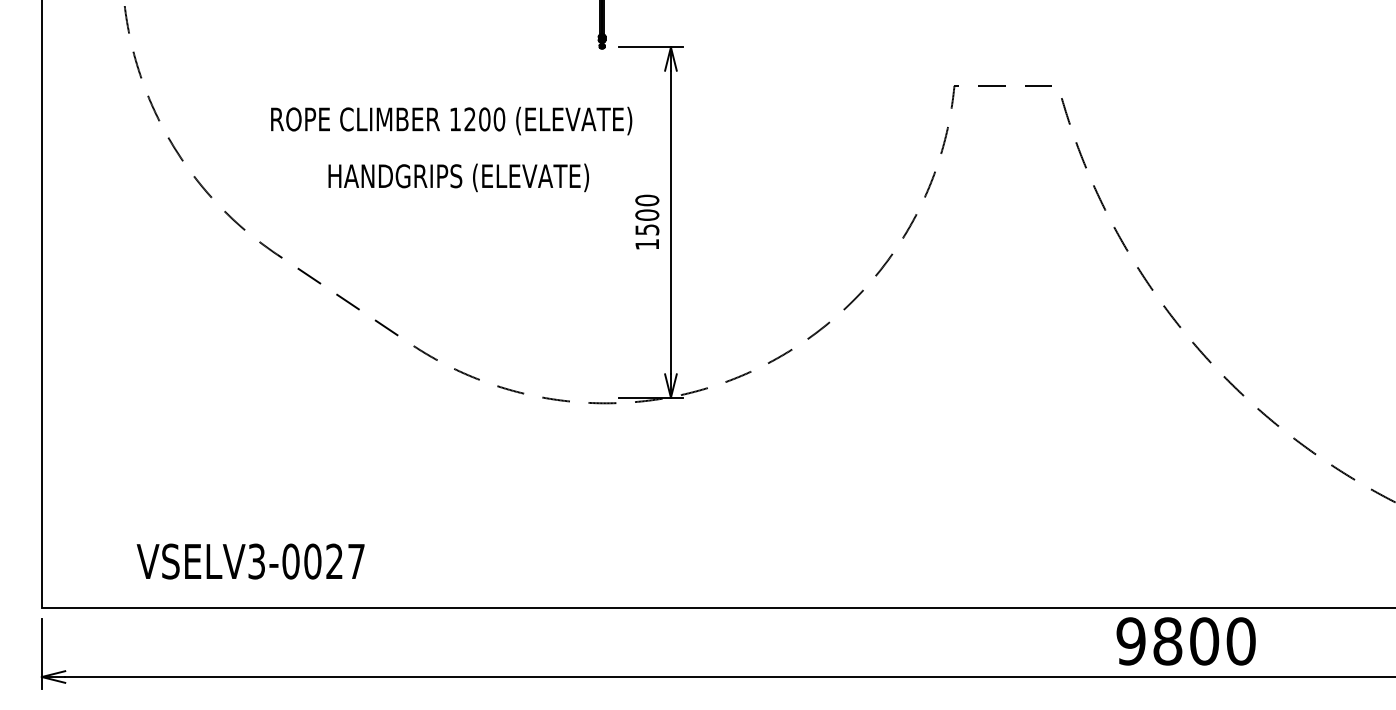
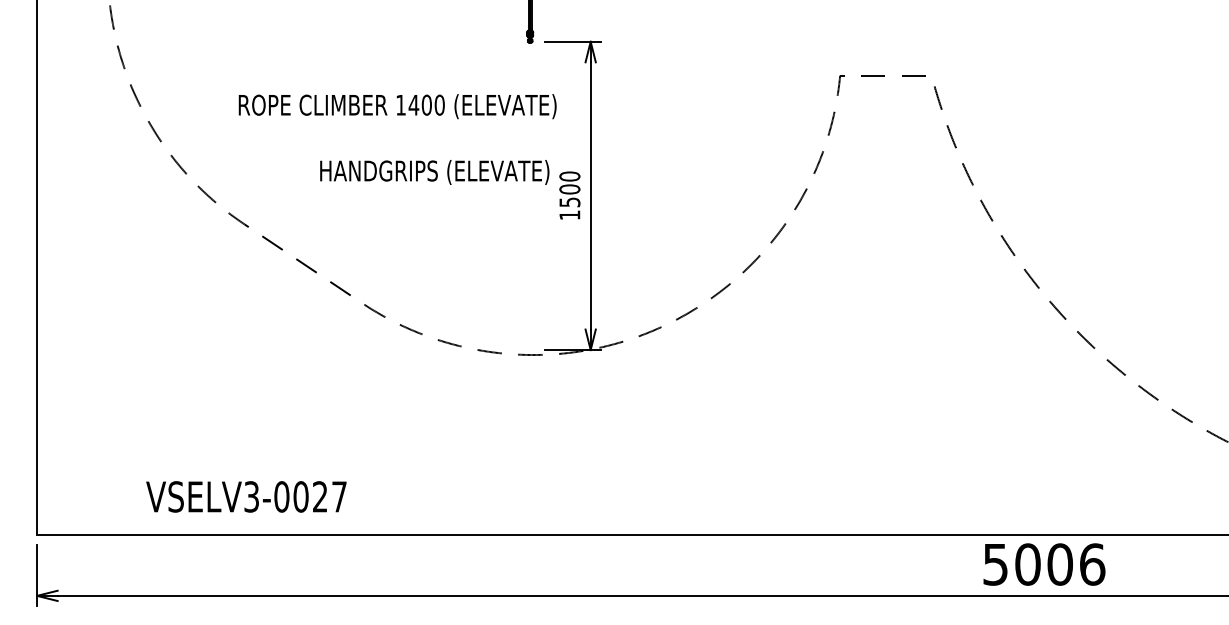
text: (470, 119) -> (414, 105), 1200 -> 1400
text: (458, 177) -> (434, 172), moved
text: (250, 561) -> (246, 496), moved
text: (1185, 641) -> (1043, 564), 9800 -> 5006

